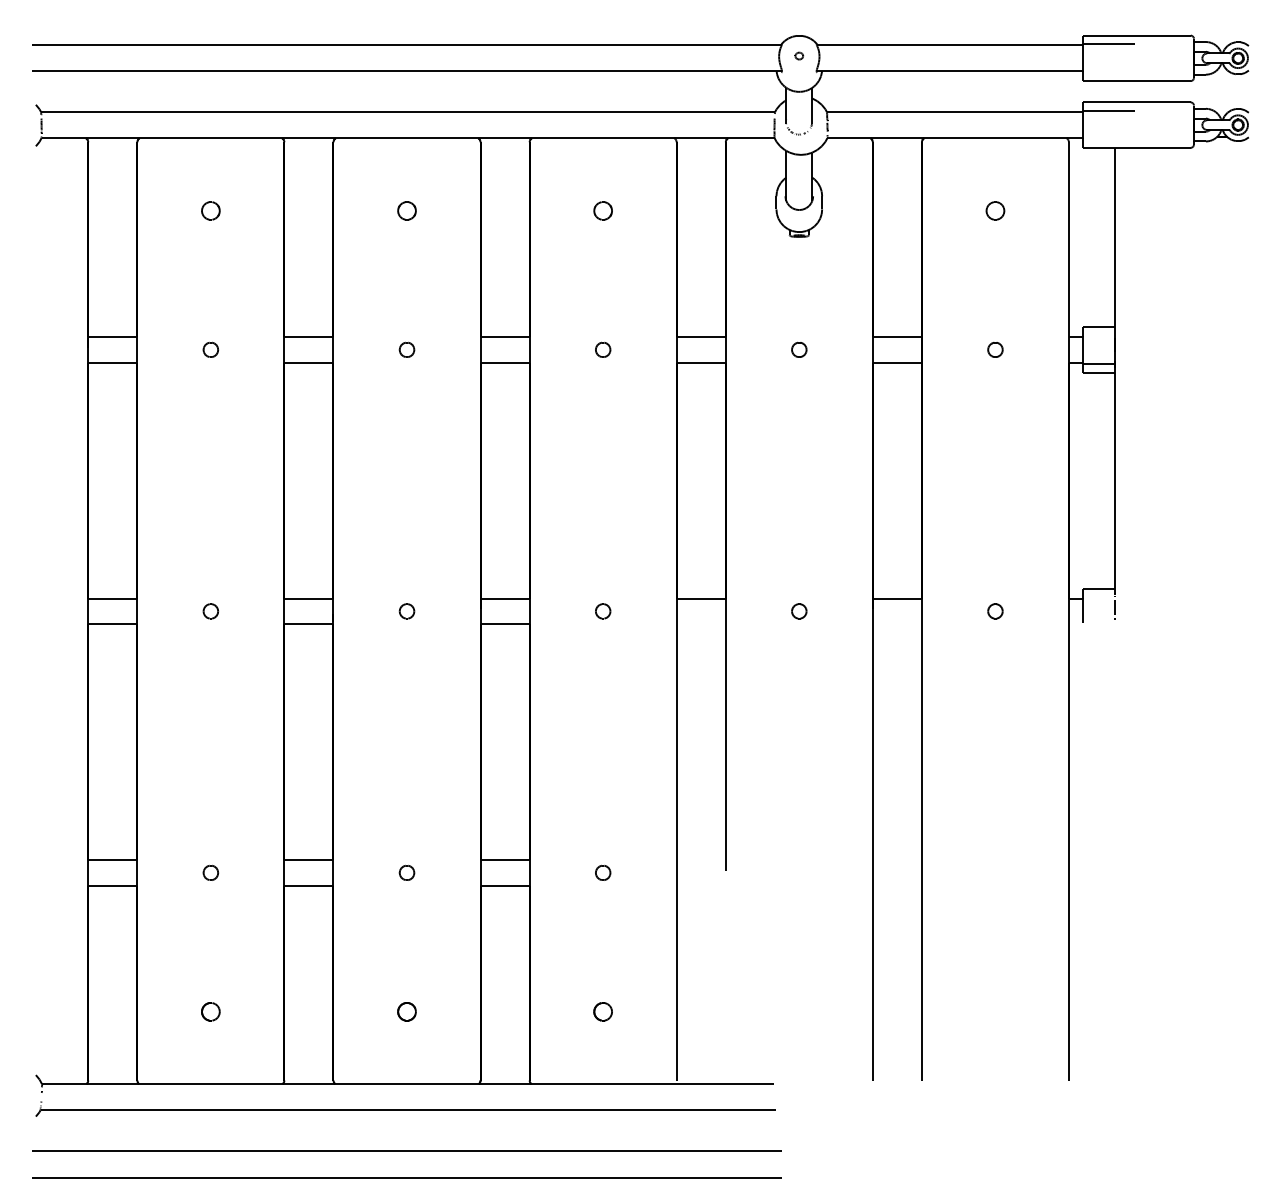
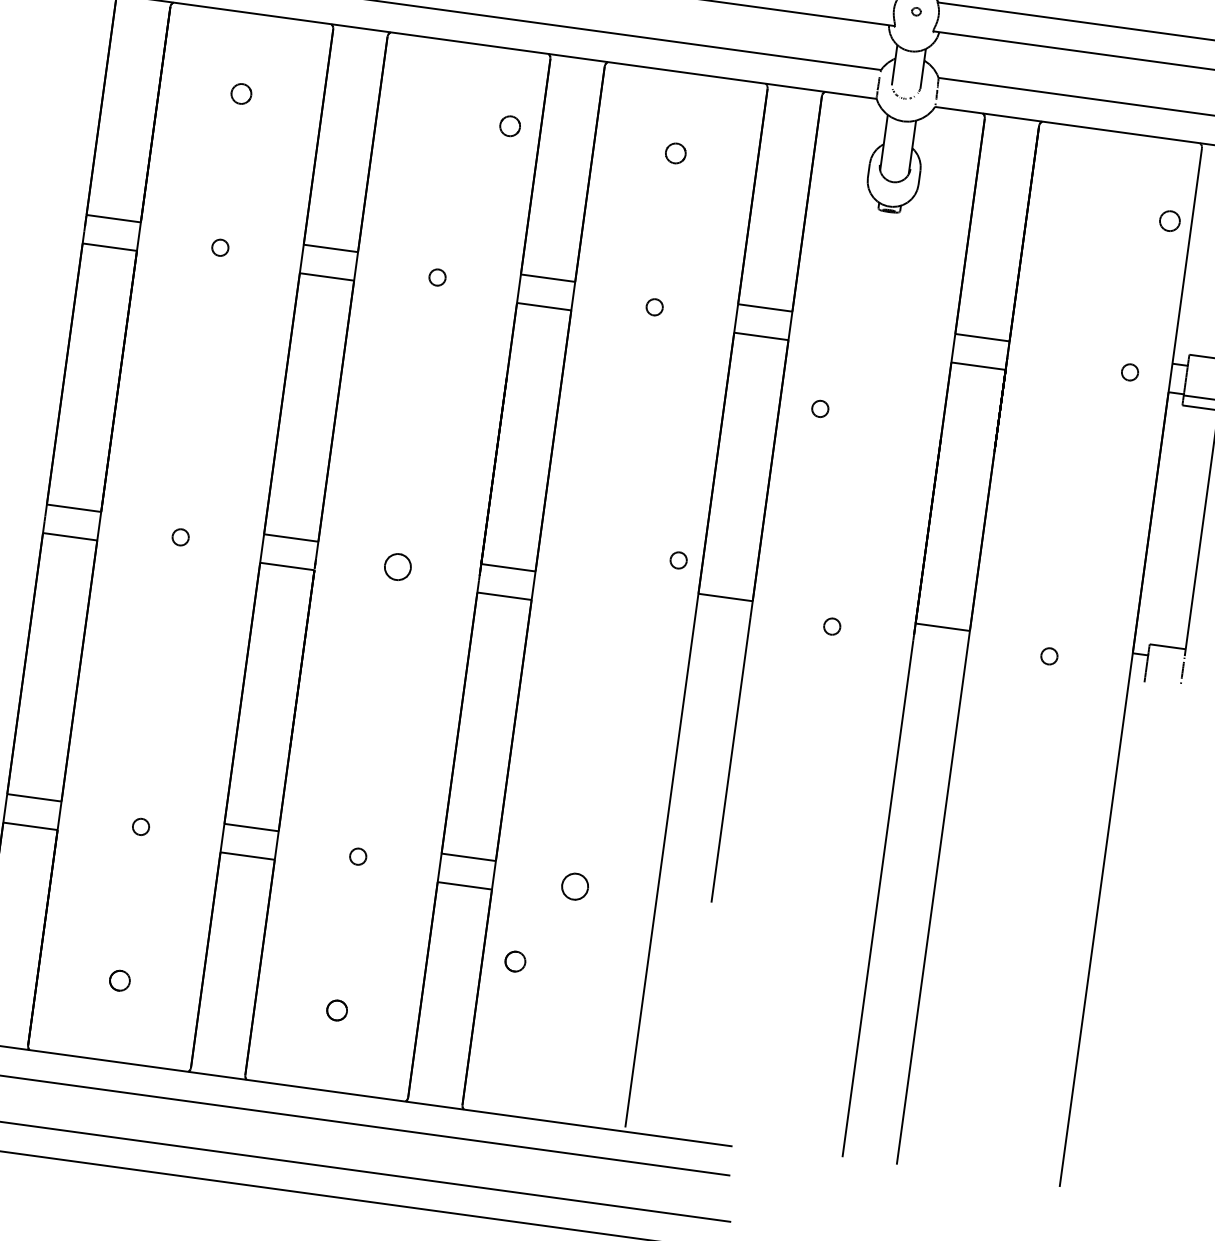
part: (406, 210) -> (509, 125), moved
part: (995, 210) -> (1170, 220), moved
part: (799, 349) -> (820, 408), moved
part: (995, 349) -> (1130, 372), moved
part: (406, 611) -> (397, 567), size x1.6
part: (603, 611) -> (679, 560), moved
part: (603, 872) -> (575, 886), size x1.6
part: (602, 1011) -> (514, 961), moved

